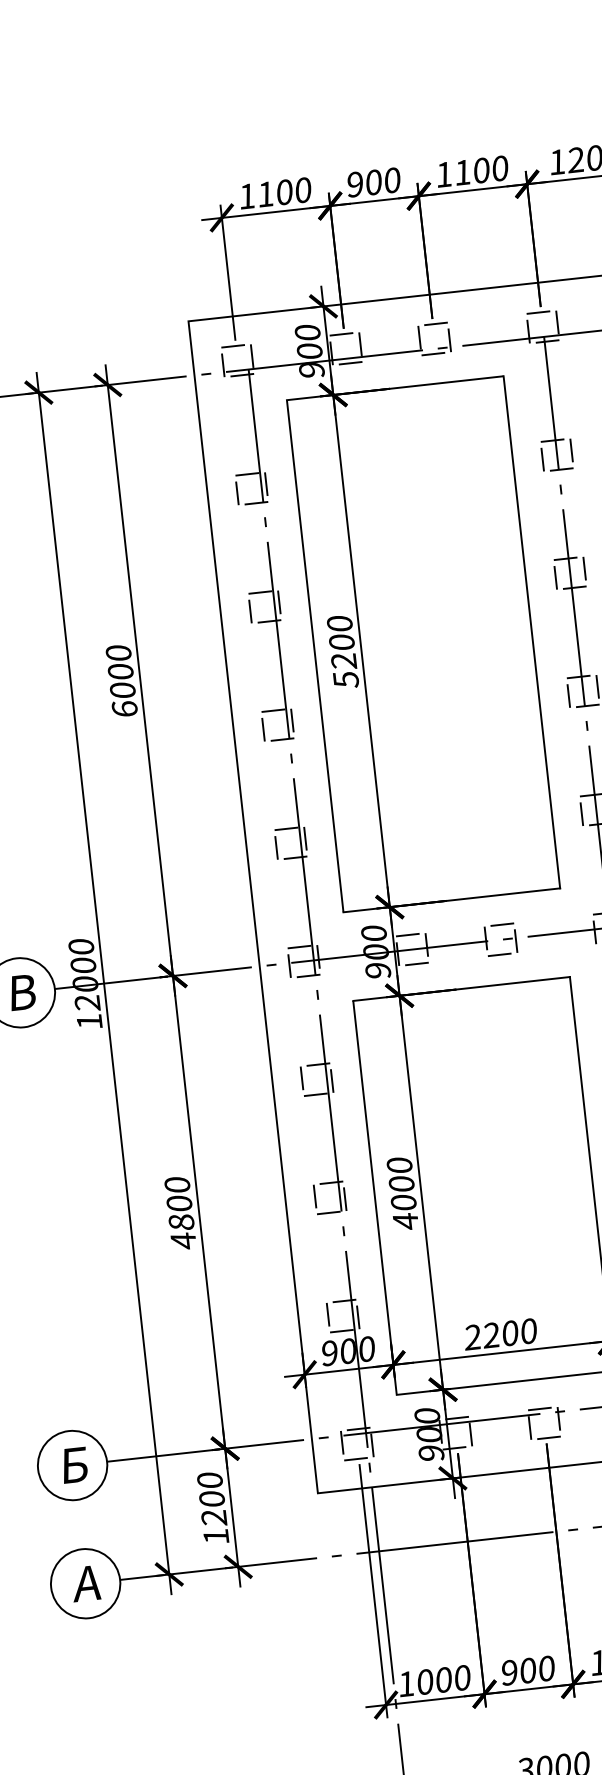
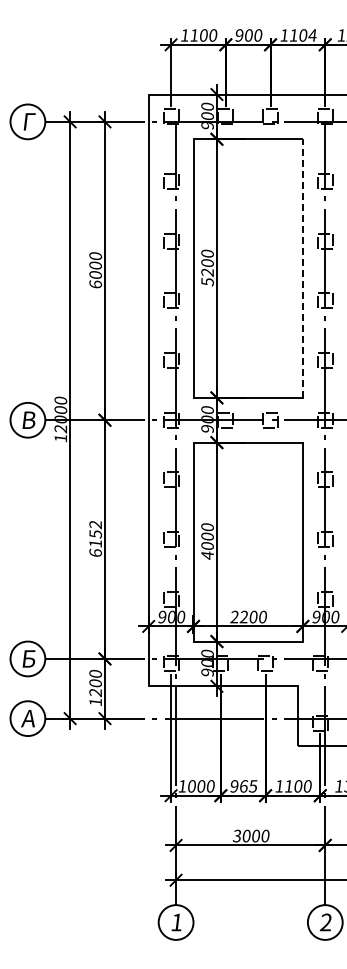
text: (499, 168) -> (312, 35), 1100 -> 1104
line: (531, 632) -> (302, 268), solid -> dashed
text: (180, 1212) -> (95, 538), 4800 -> 6152
text: (537, 1669) -> (248, 786), 900 -> 965

